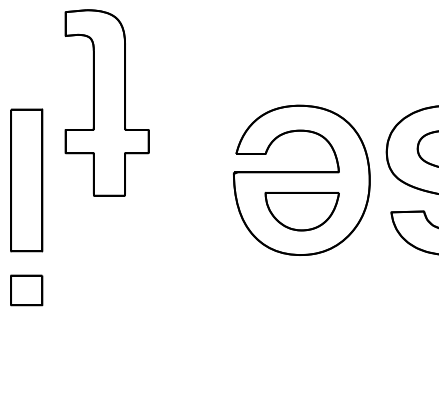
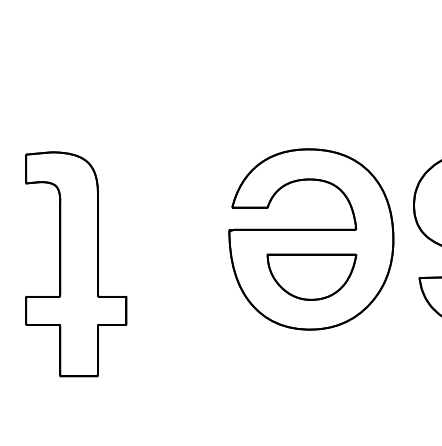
part: (106, 102) -> (75, 263), moved

